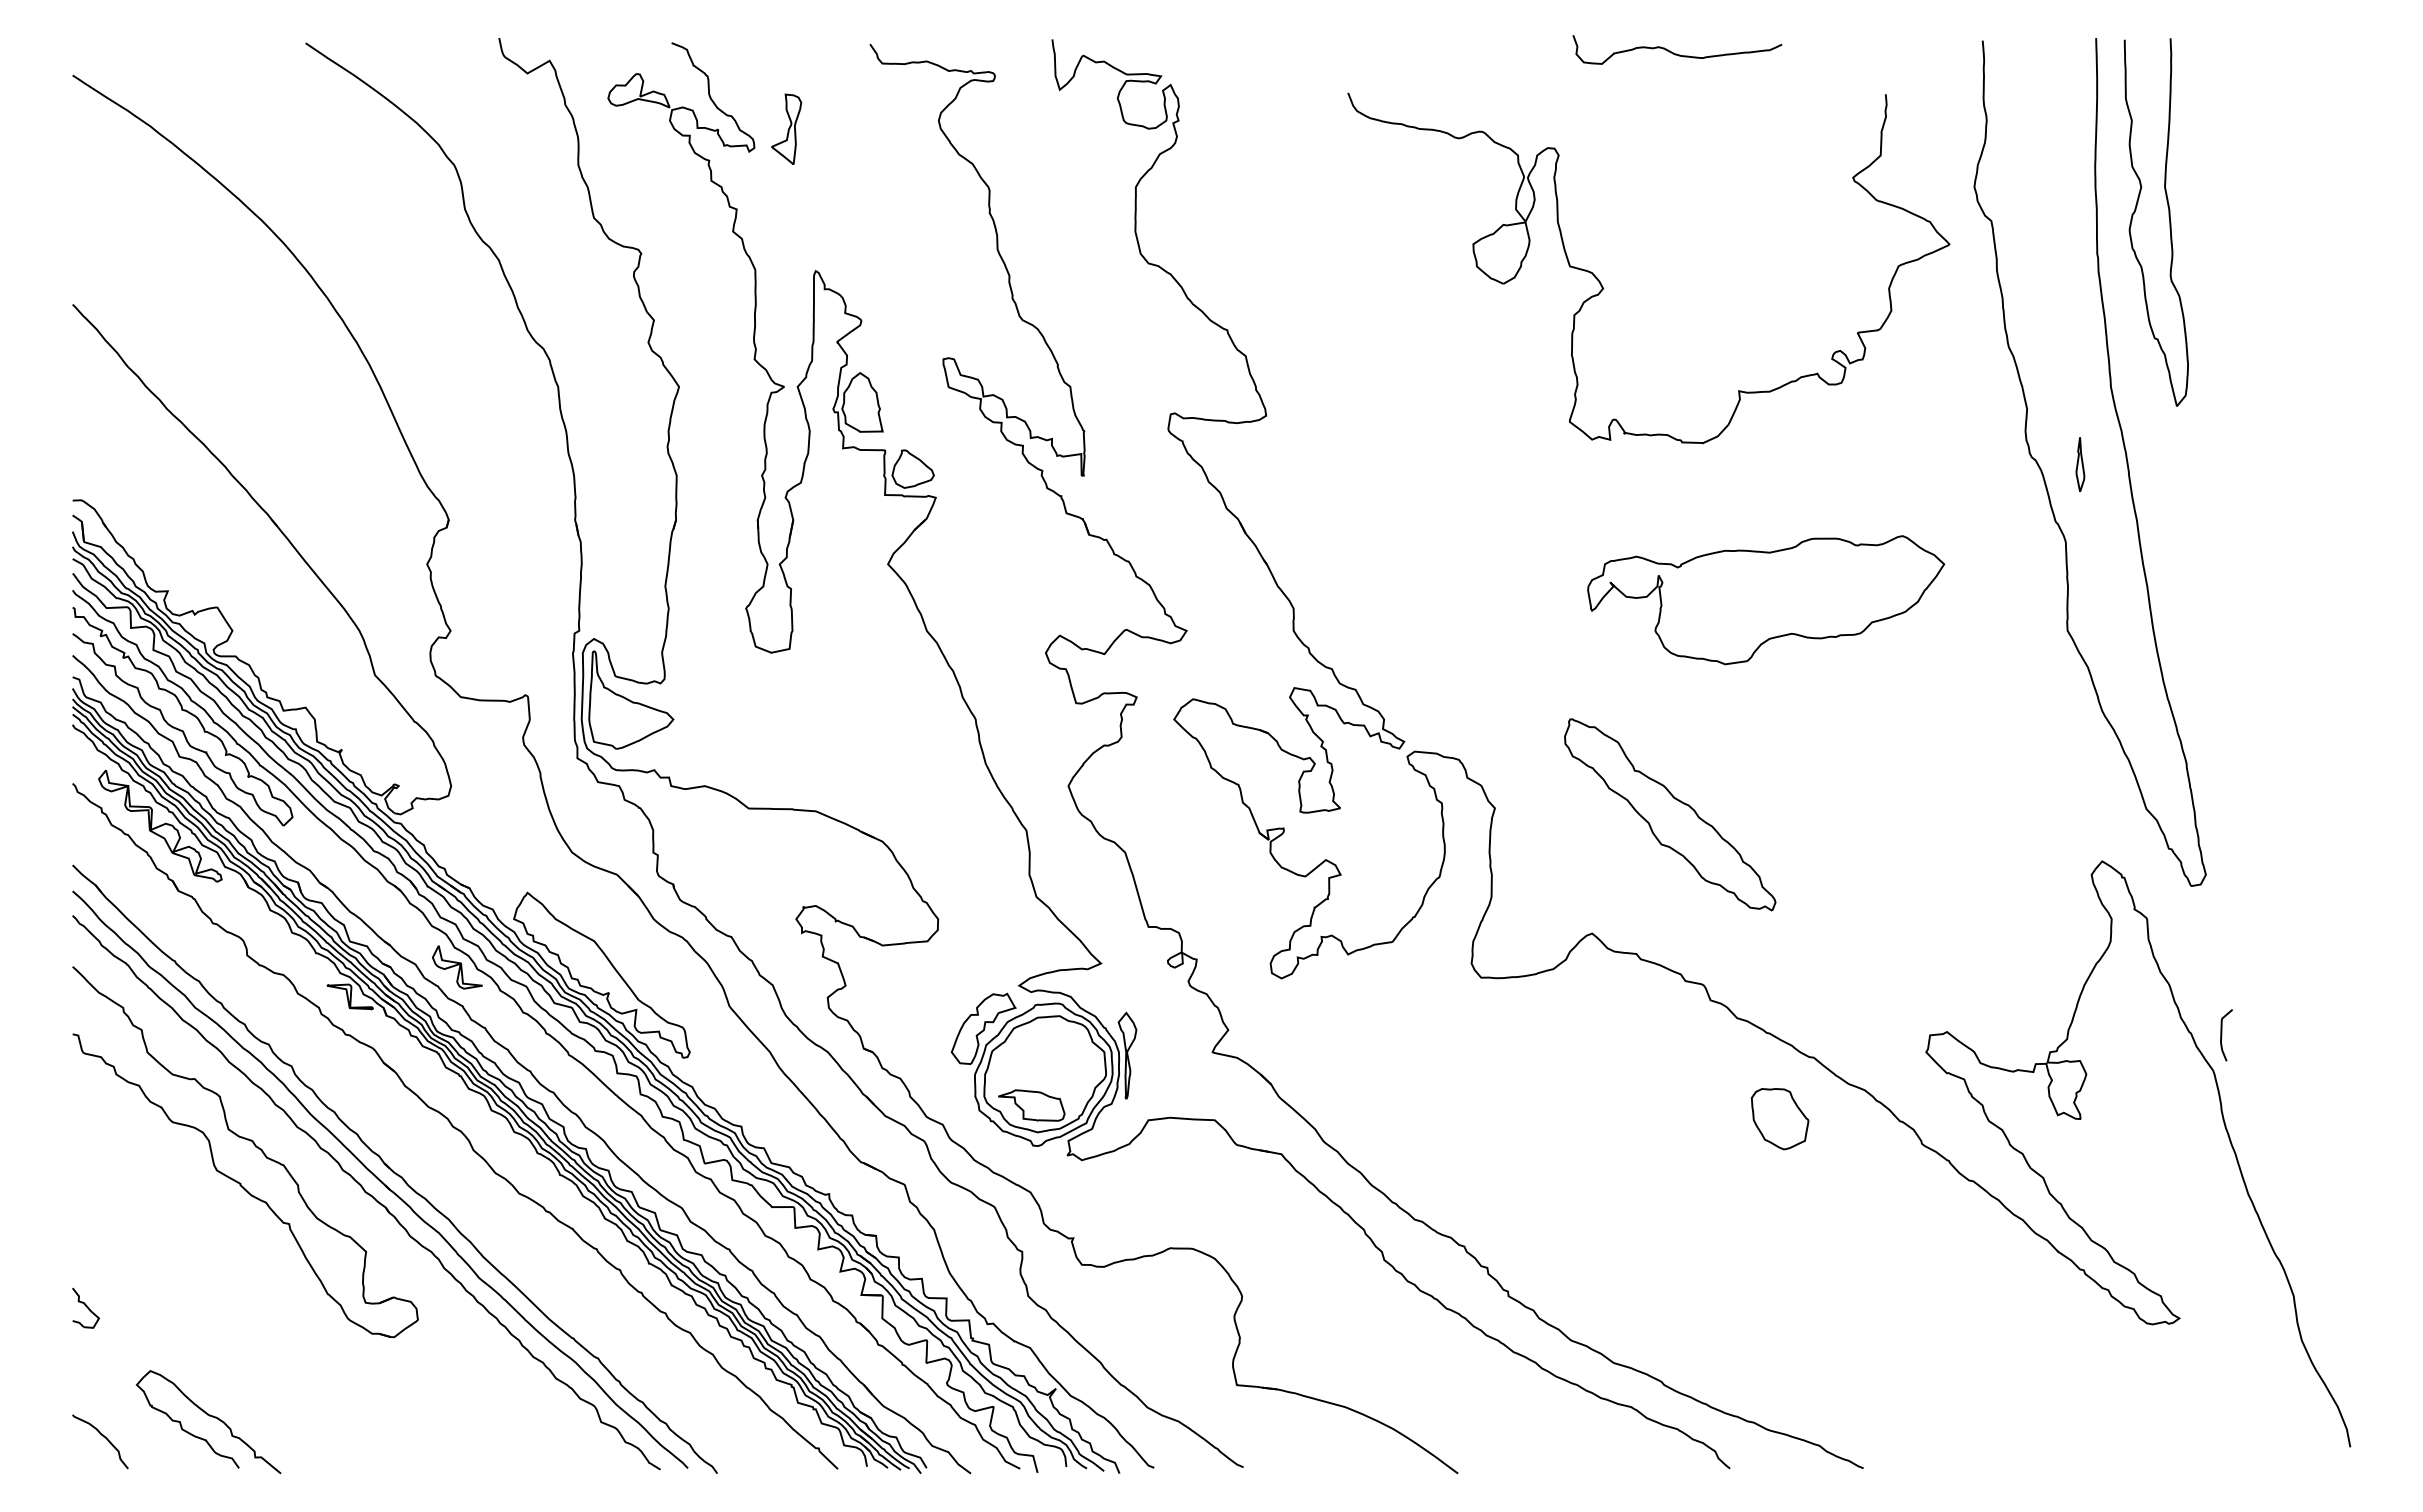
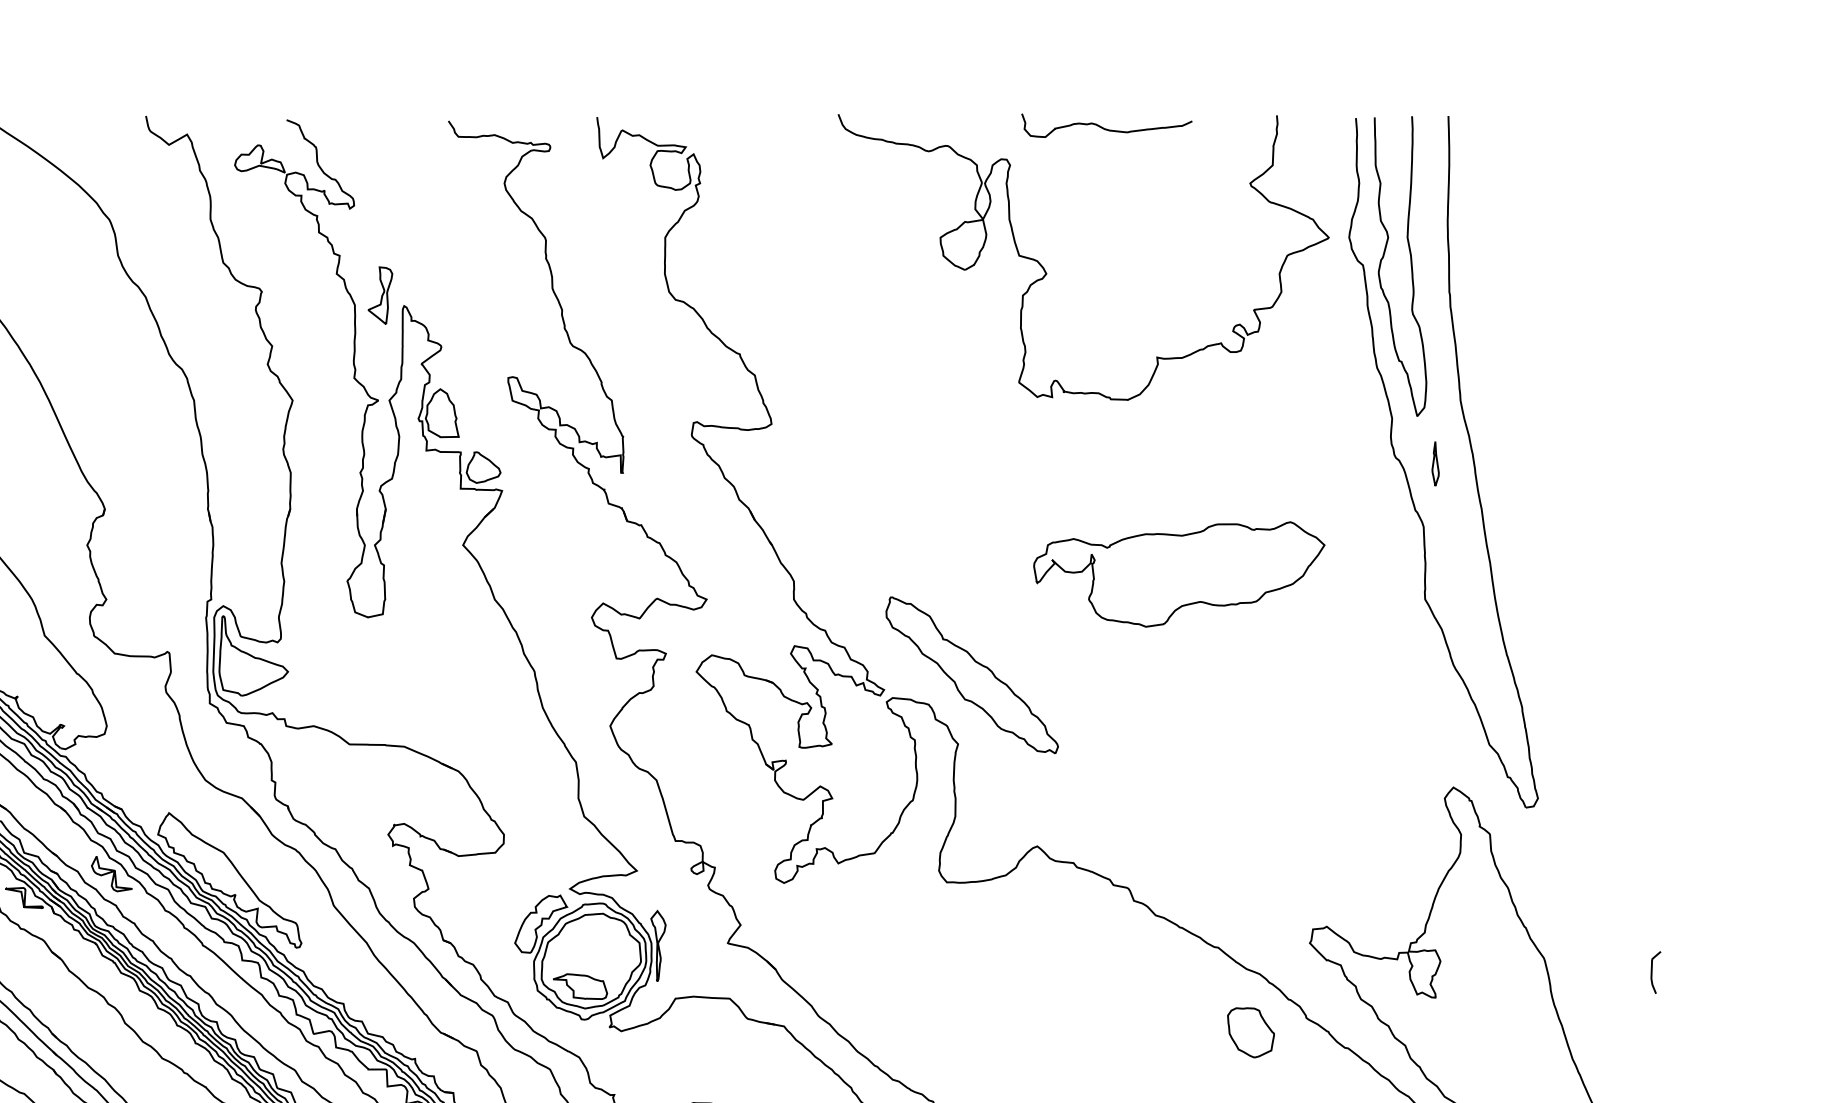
part: (786, 128) -> (380, 294), moved
curve: (2169, 222) -> (1411, 266), moved
part: (1604, 288) -> (1047, 273), moved
part: (1670, 814) -> (972, 675), moved
curve: (2222, 1035) -> (1652, 972), moved
part: (1780, 1119) -> (1251, 1033), moved

